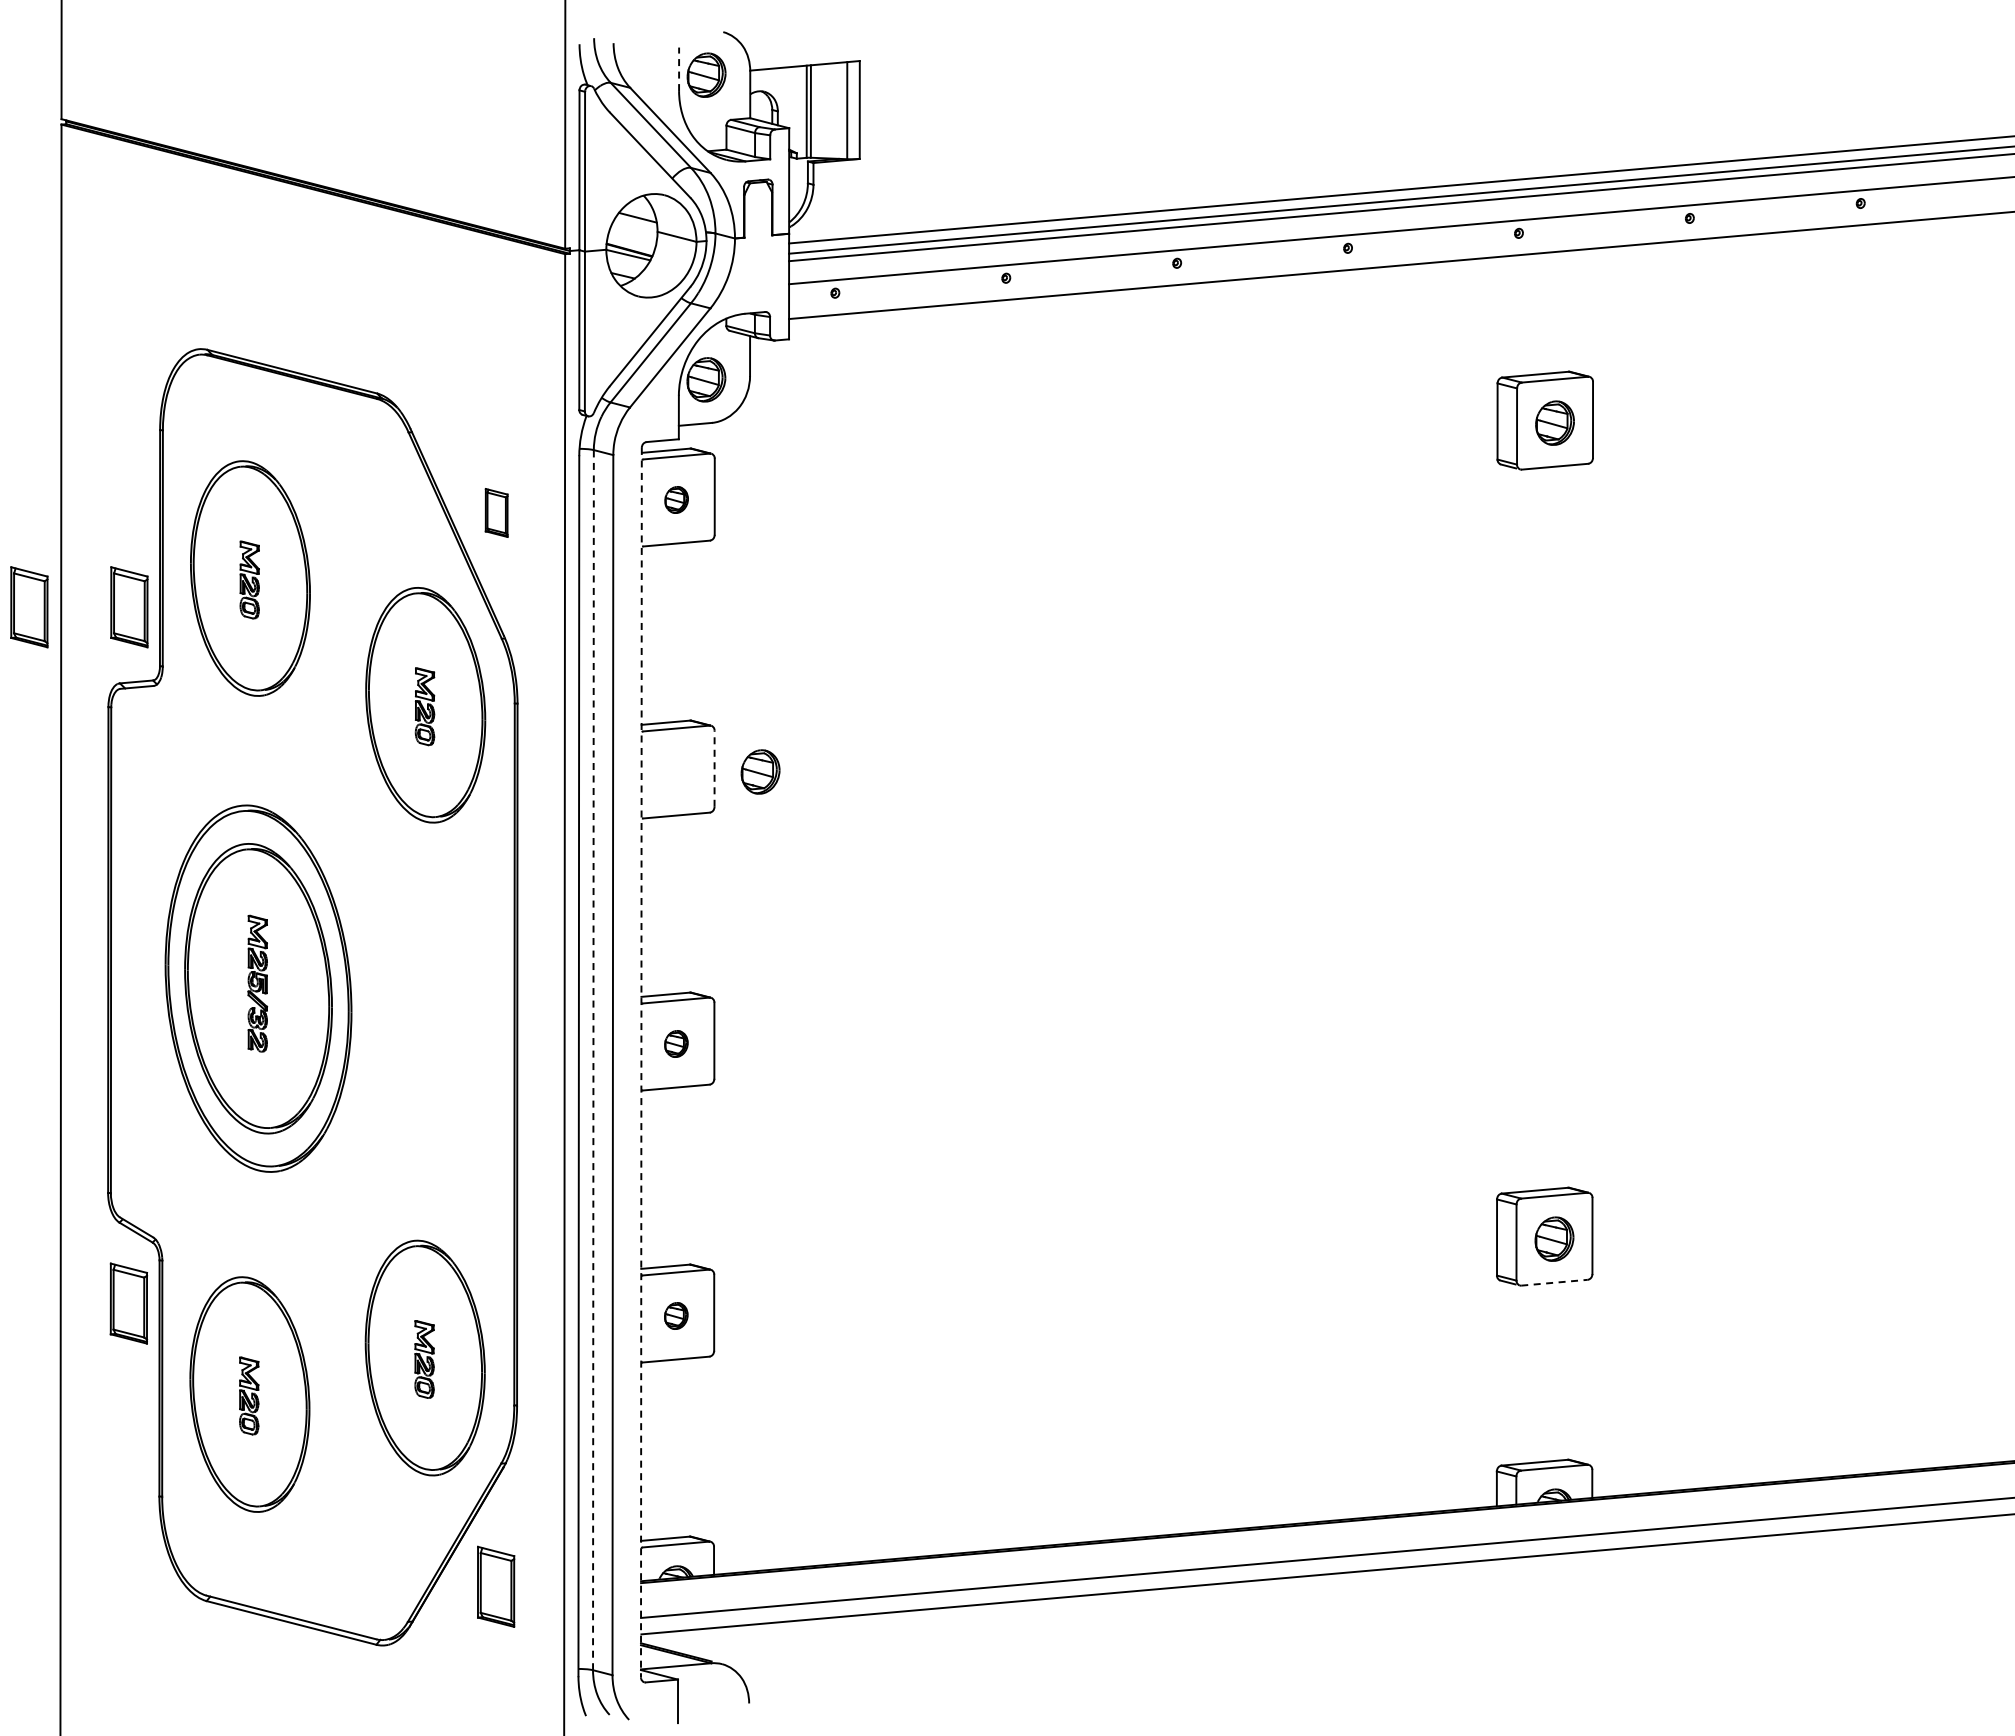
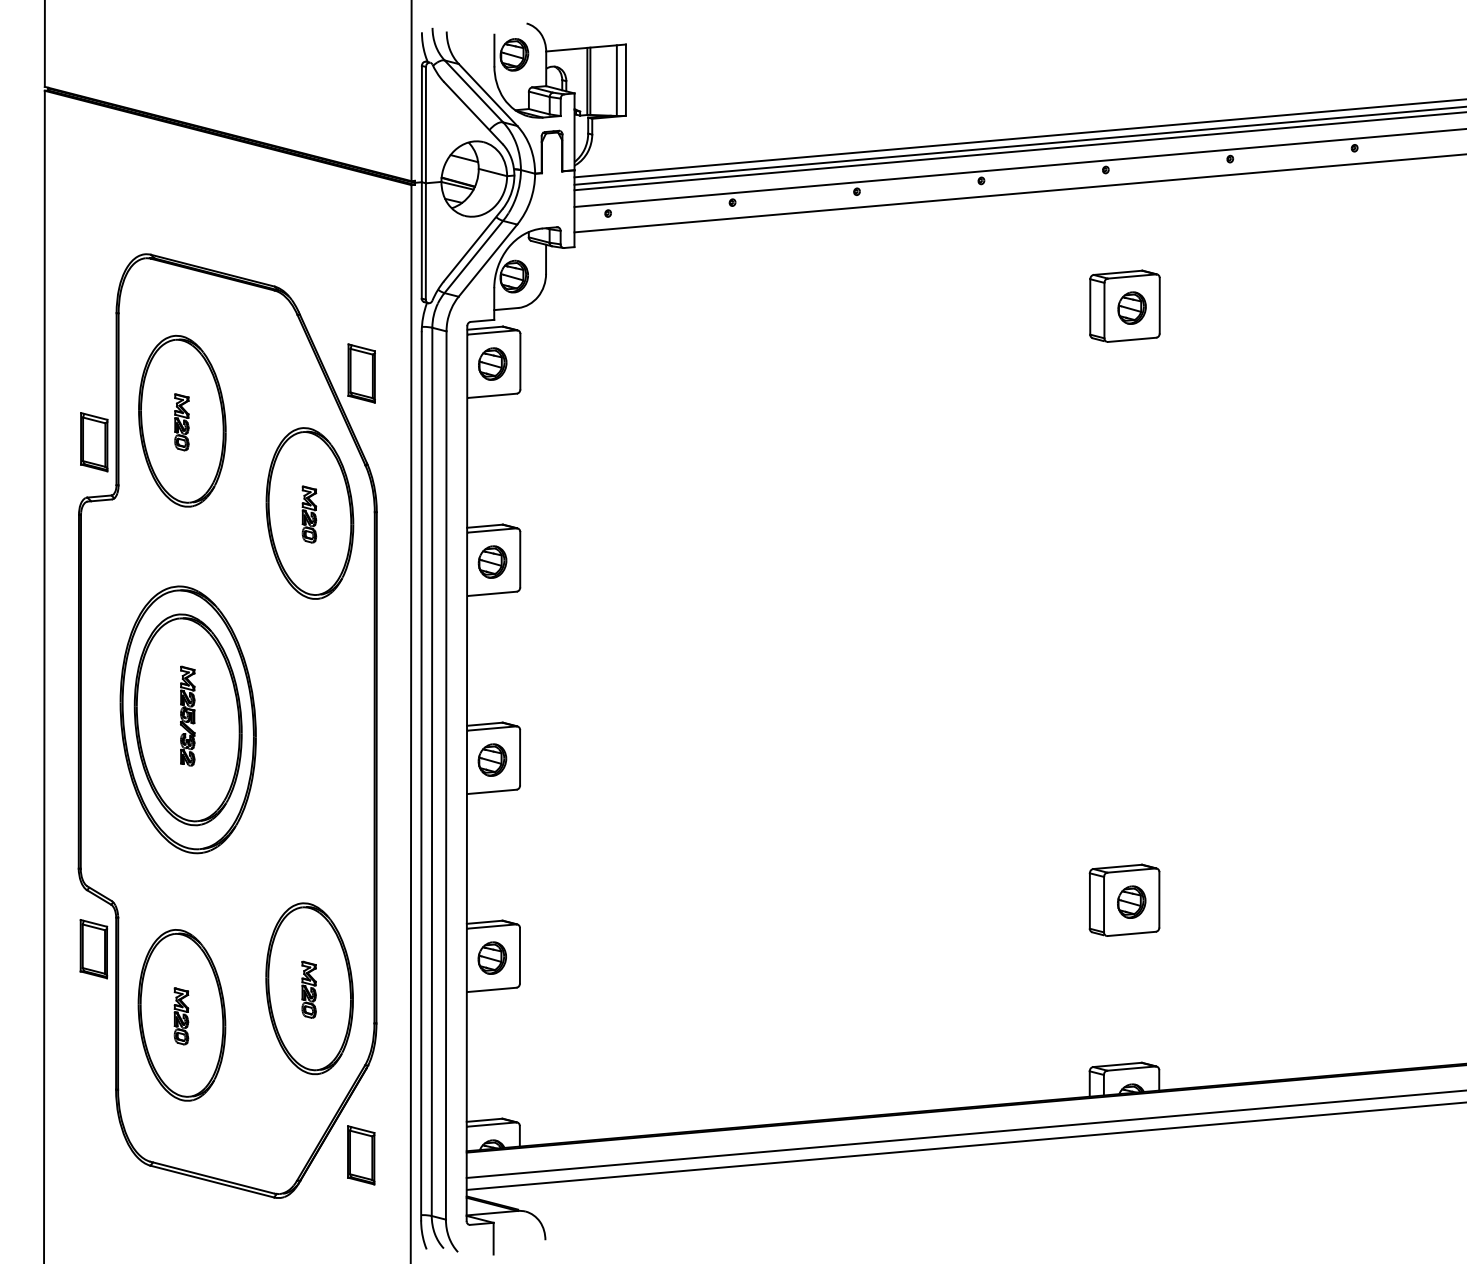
line: (679, 69) -> (494, 50), dashed -> solid
part: (676, 499) -> (492, 363), size x1.67
part: (496, 512) -> (361, 373), size x1.67
part: (29, 607) -> (21, 442), removed
line: (714, 768) -> (520, 559), dashed -> solid
part: (760, 771) -> (492, 561), moved
part: (676, 1043) -> (492, 759), size x1.67
line: (593, 1059) -> (432, 771), dashed -> solid
line: (641, 1062) -> (467, 773), dashed -> solid
line: (1554, 1282) -> (1131, 933), dashed -> solid
part: (676, 1315) -> (492, 957), size x1.67

